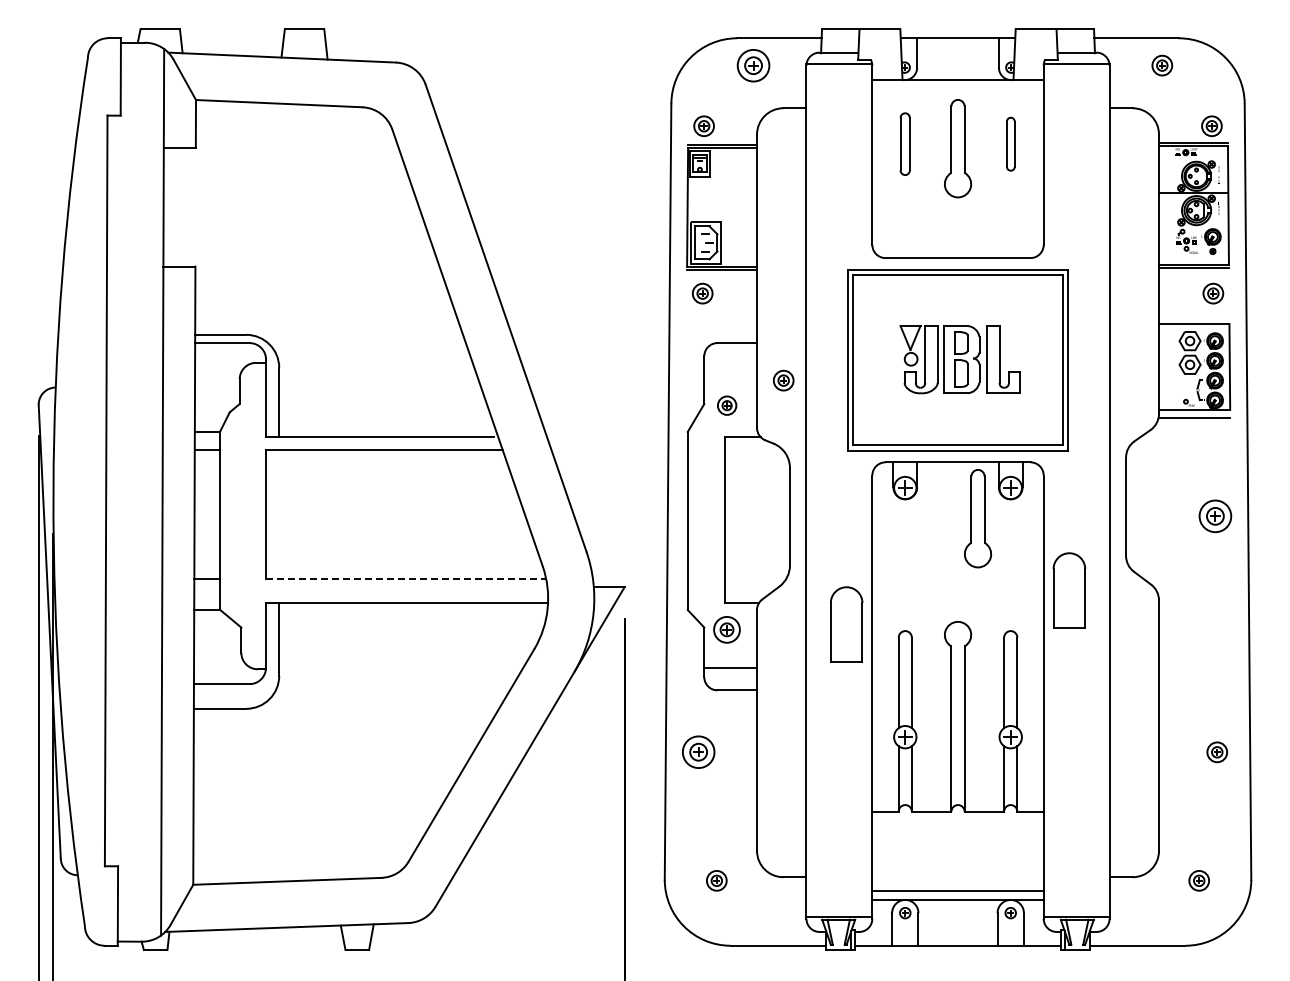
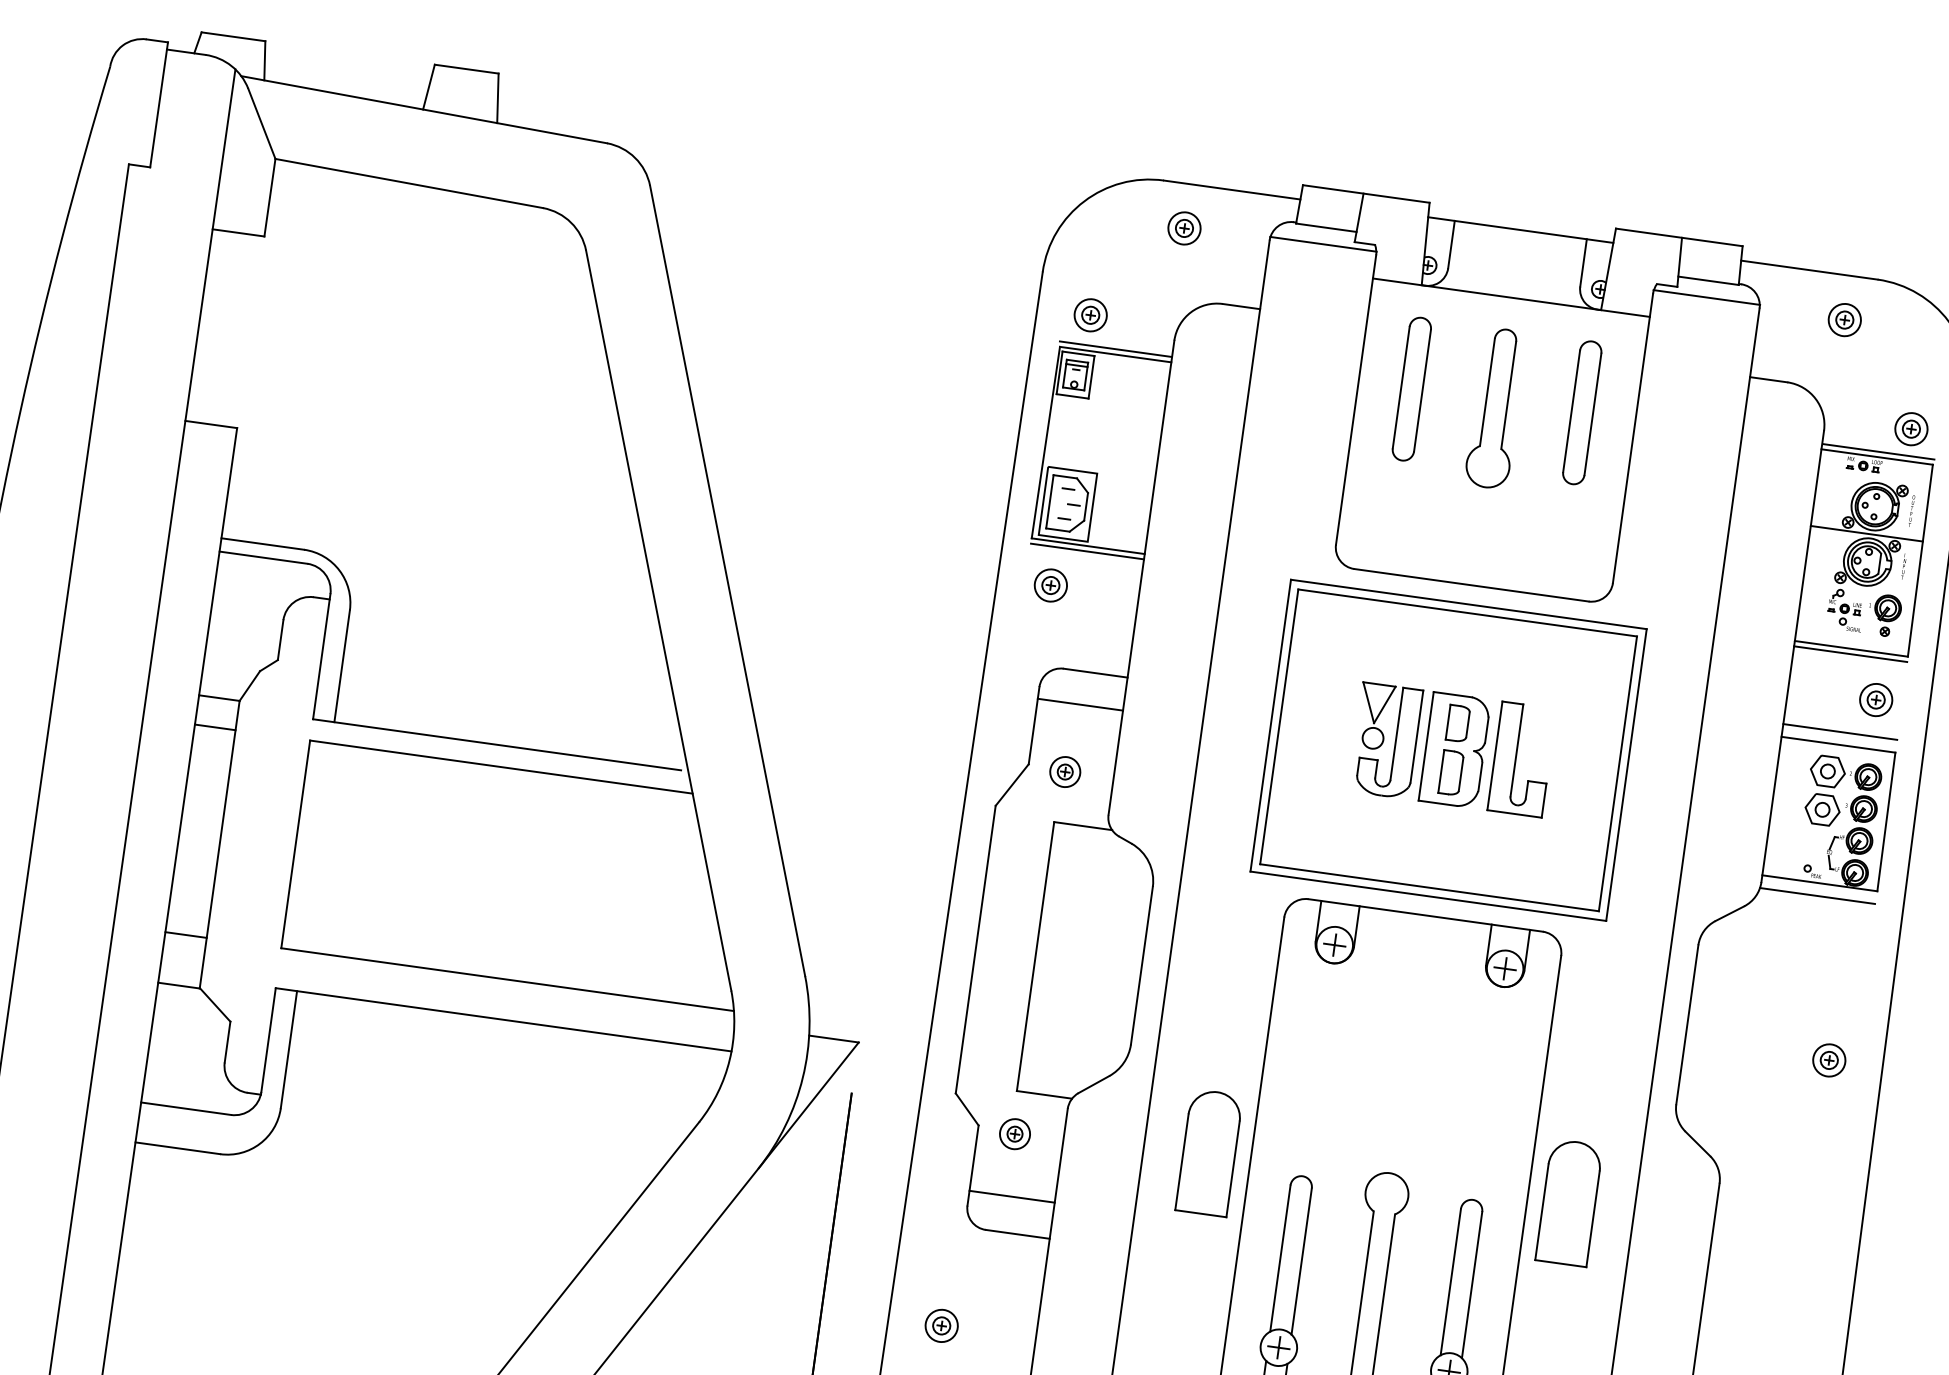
part: (753, 65) -> (1184, 228), size x0.62
part: (904, 144) -> (1410, 389), size x1.43
part: (1010, 144) -> (1581, 413), size x1.67
line: (1194, 316) -> (1840, 732), added
line: (730, 363) -> (1080, 704), added
part: (783, 380) -> (1162, 743), removed
part: (1214, 516) -> (1828, 1060), size x0.62
part: (978, 518) -> (1446, 1010), removed
line: (406, 578) -> (508, 979), dashed -> solid
part: (1069, 590) -> (1569, 1202), moved
part: (727, 629) -> (1015, 1133), size x0.71
part: (698, 752) -> (941, 1326), size x0.62

